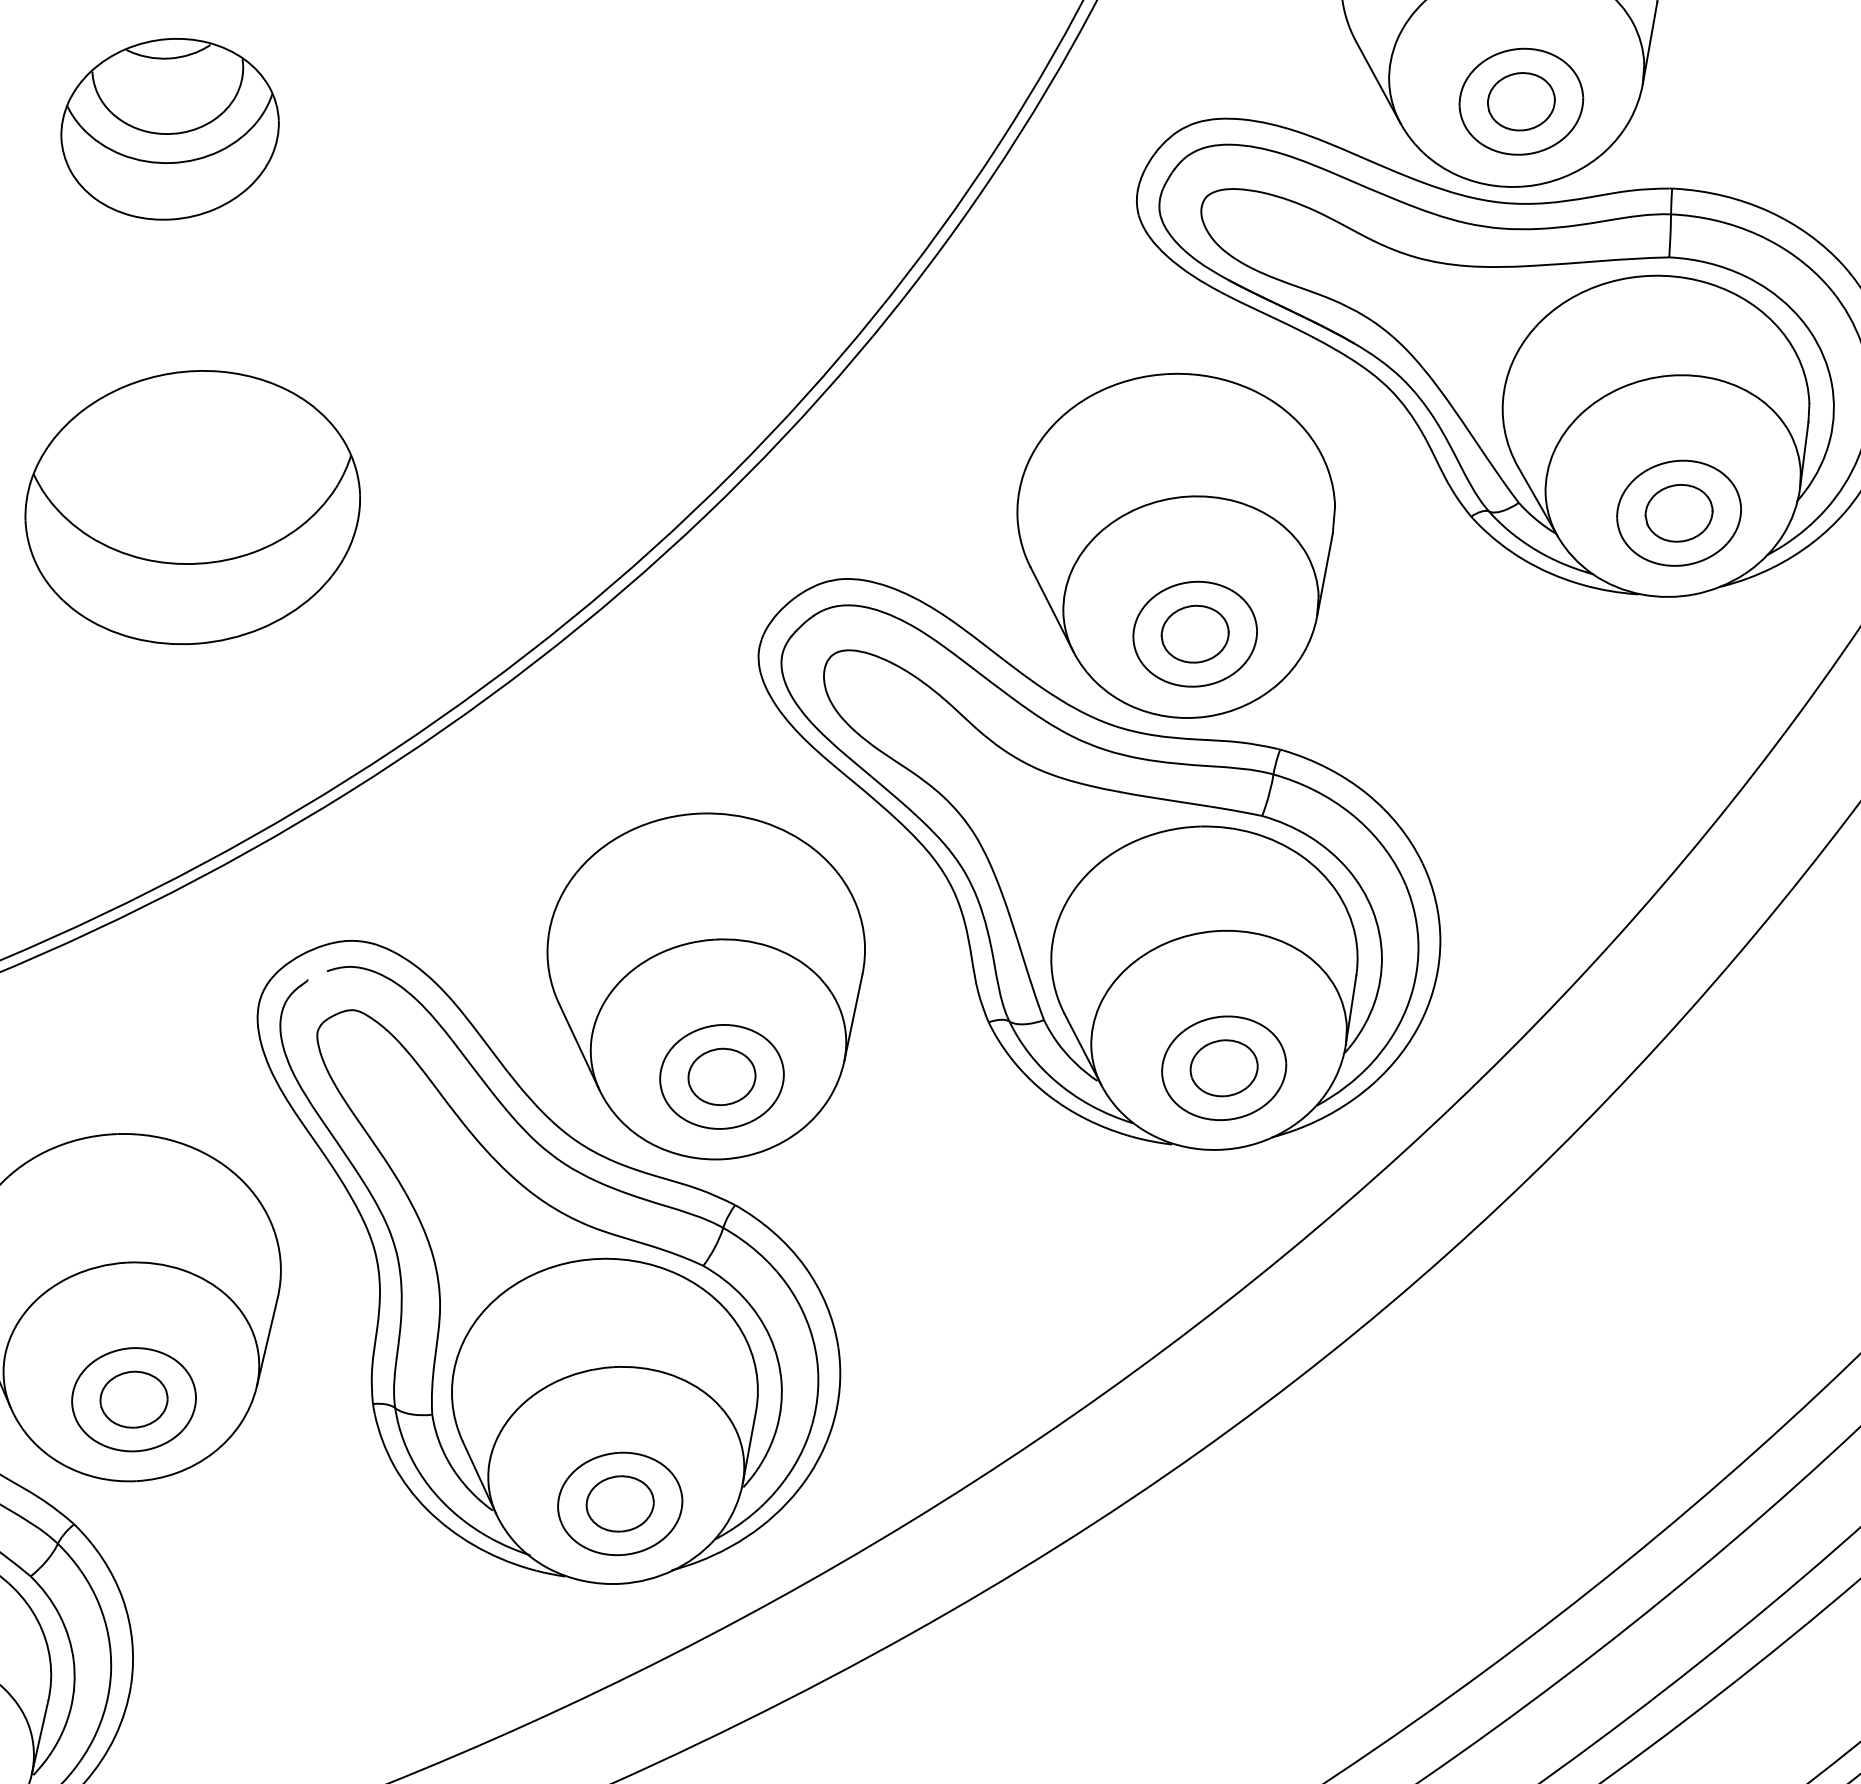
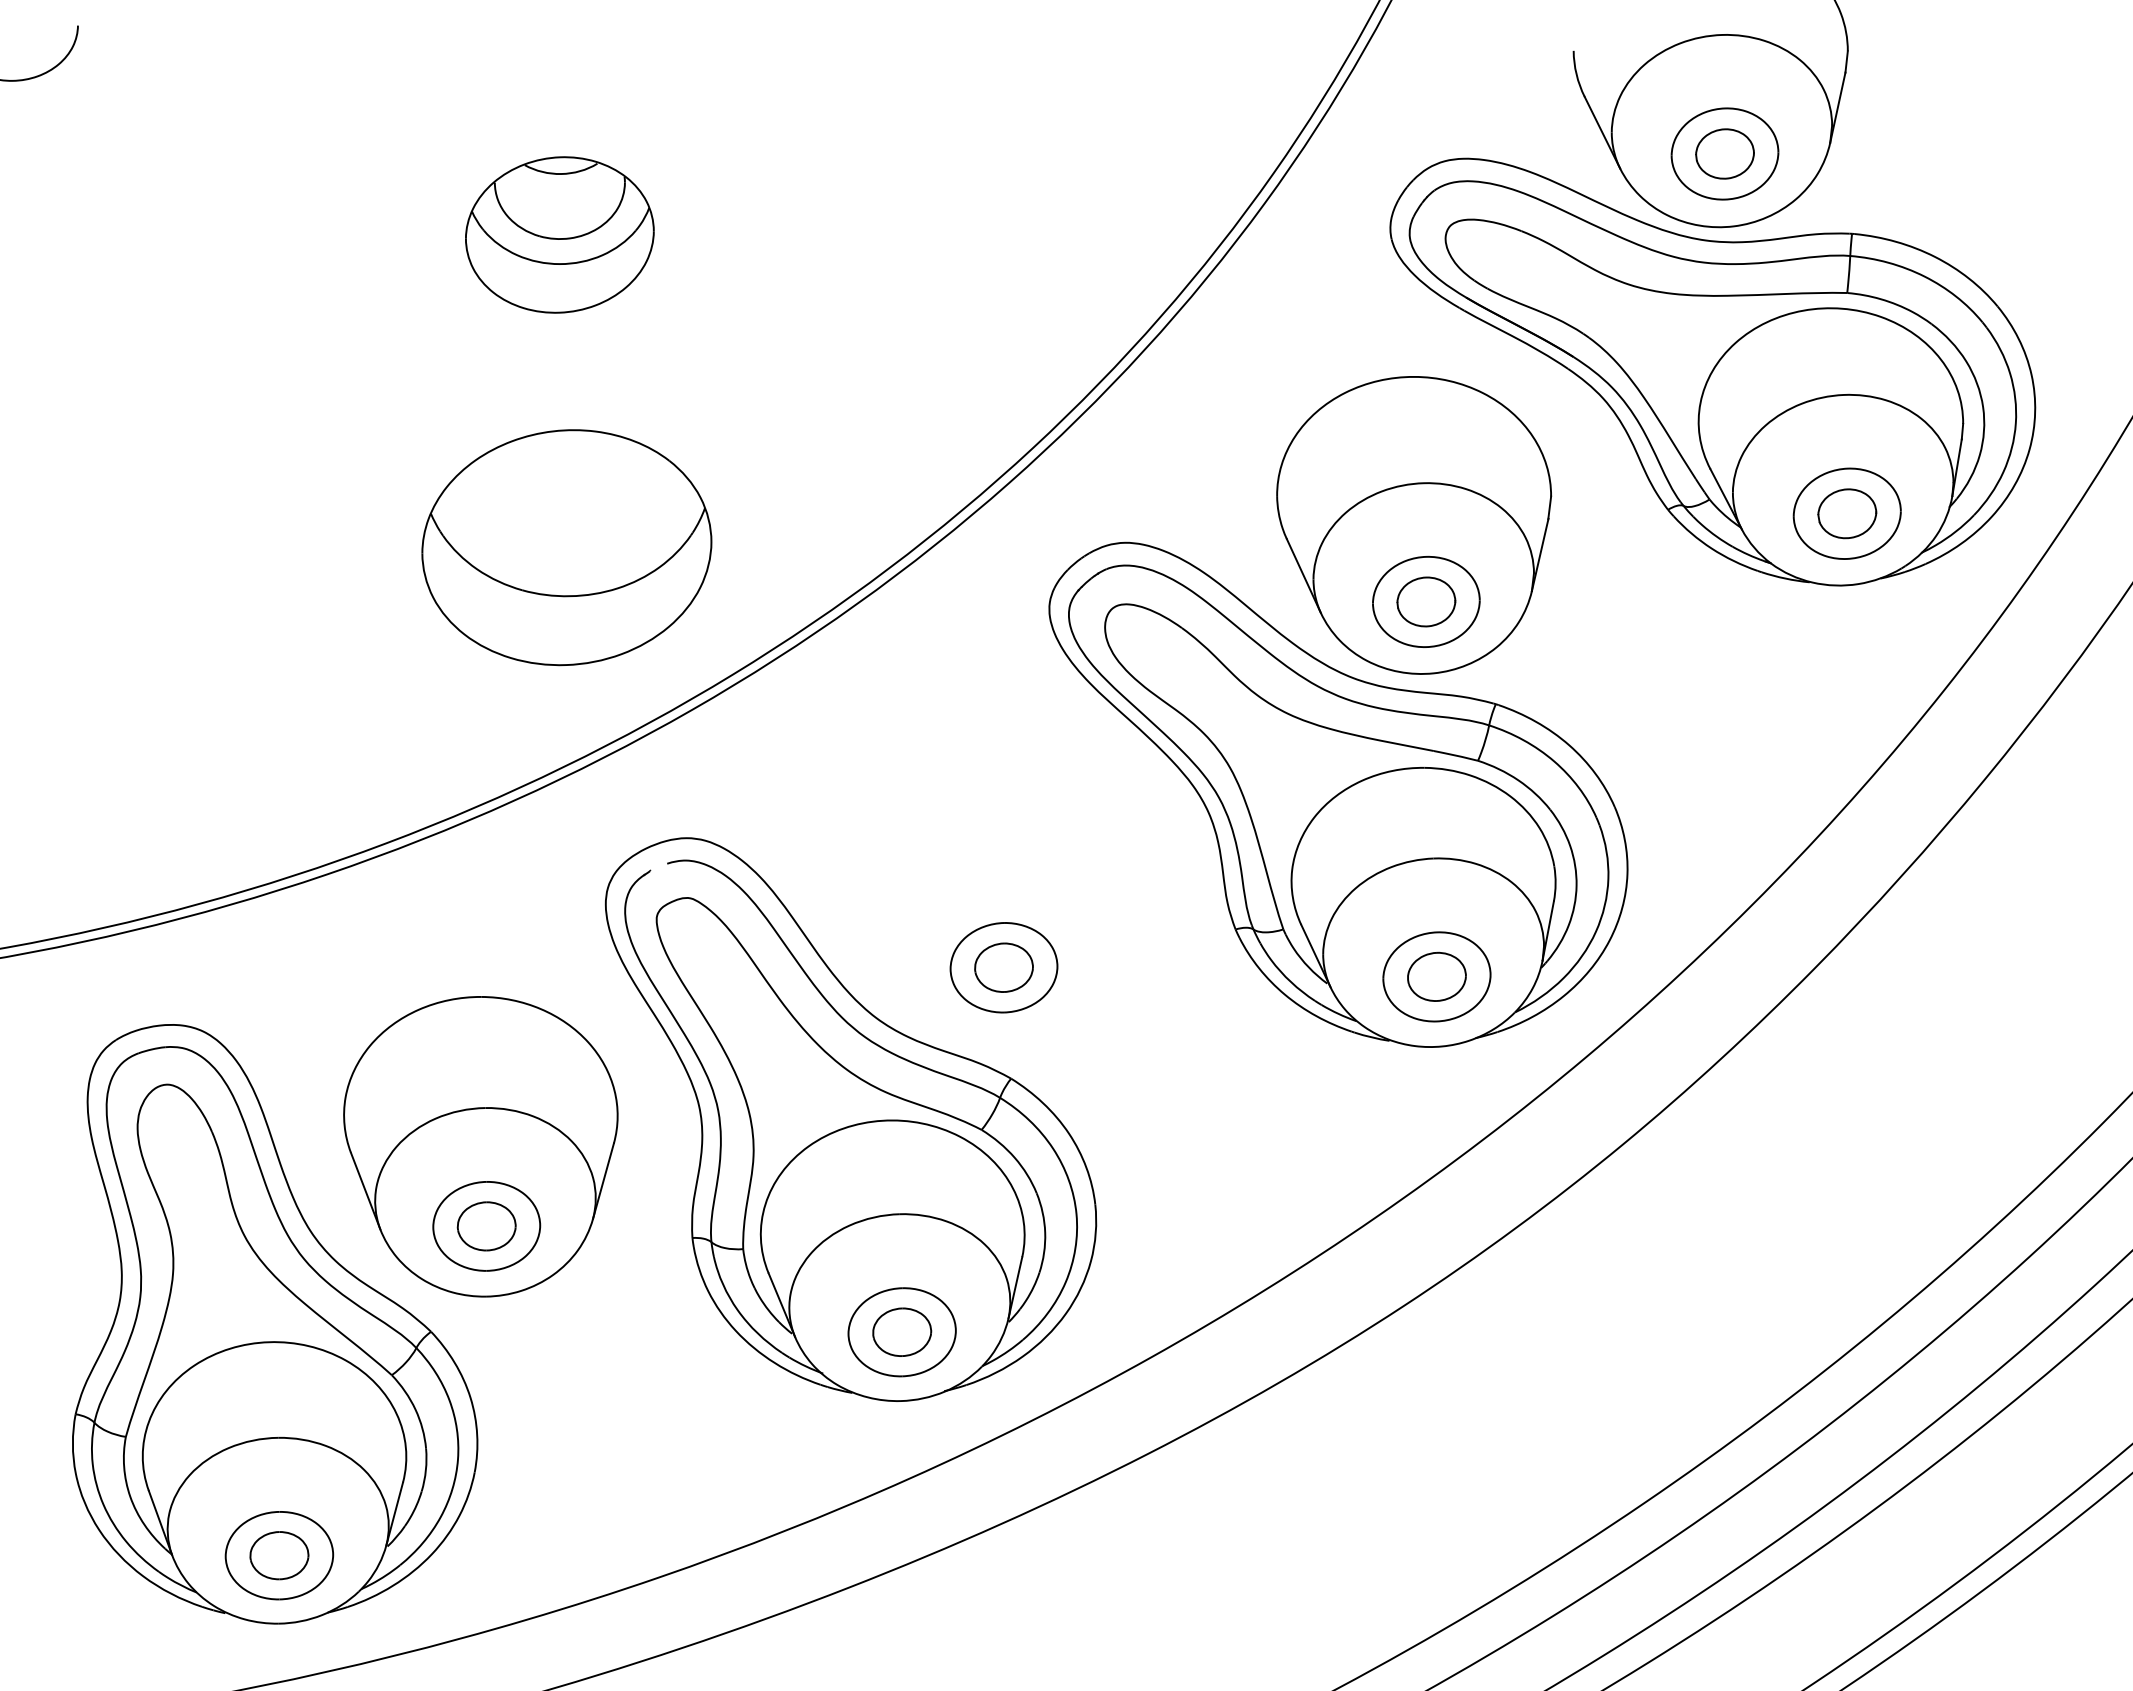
part: (169, 128) -> (559, 234), moved
part: (192, 507) -> (566, 547), moved
part: (707, 986) -> (994, 889), removed

